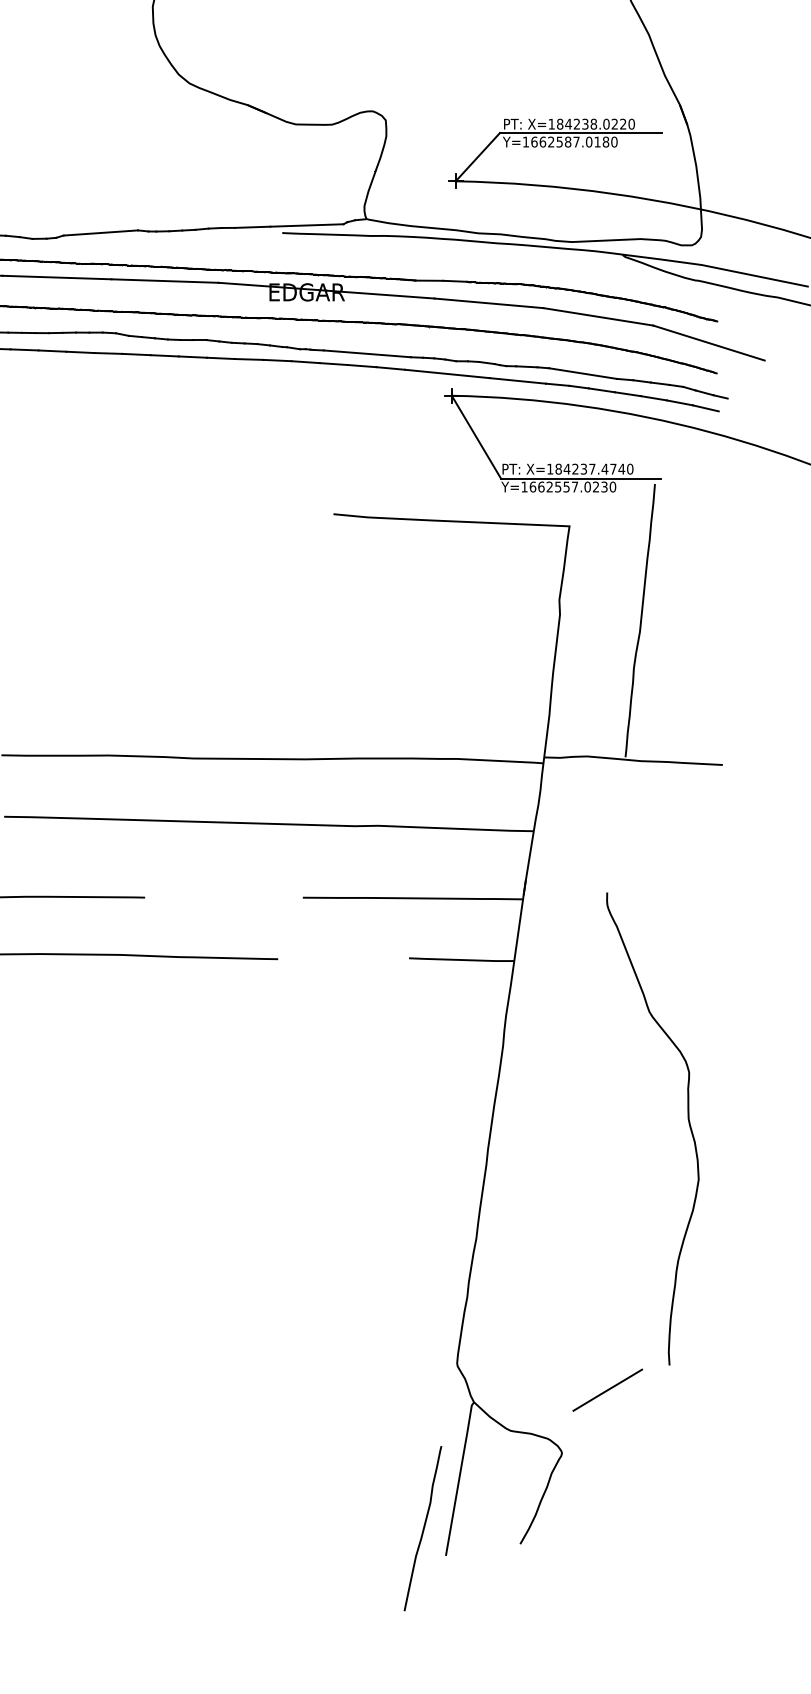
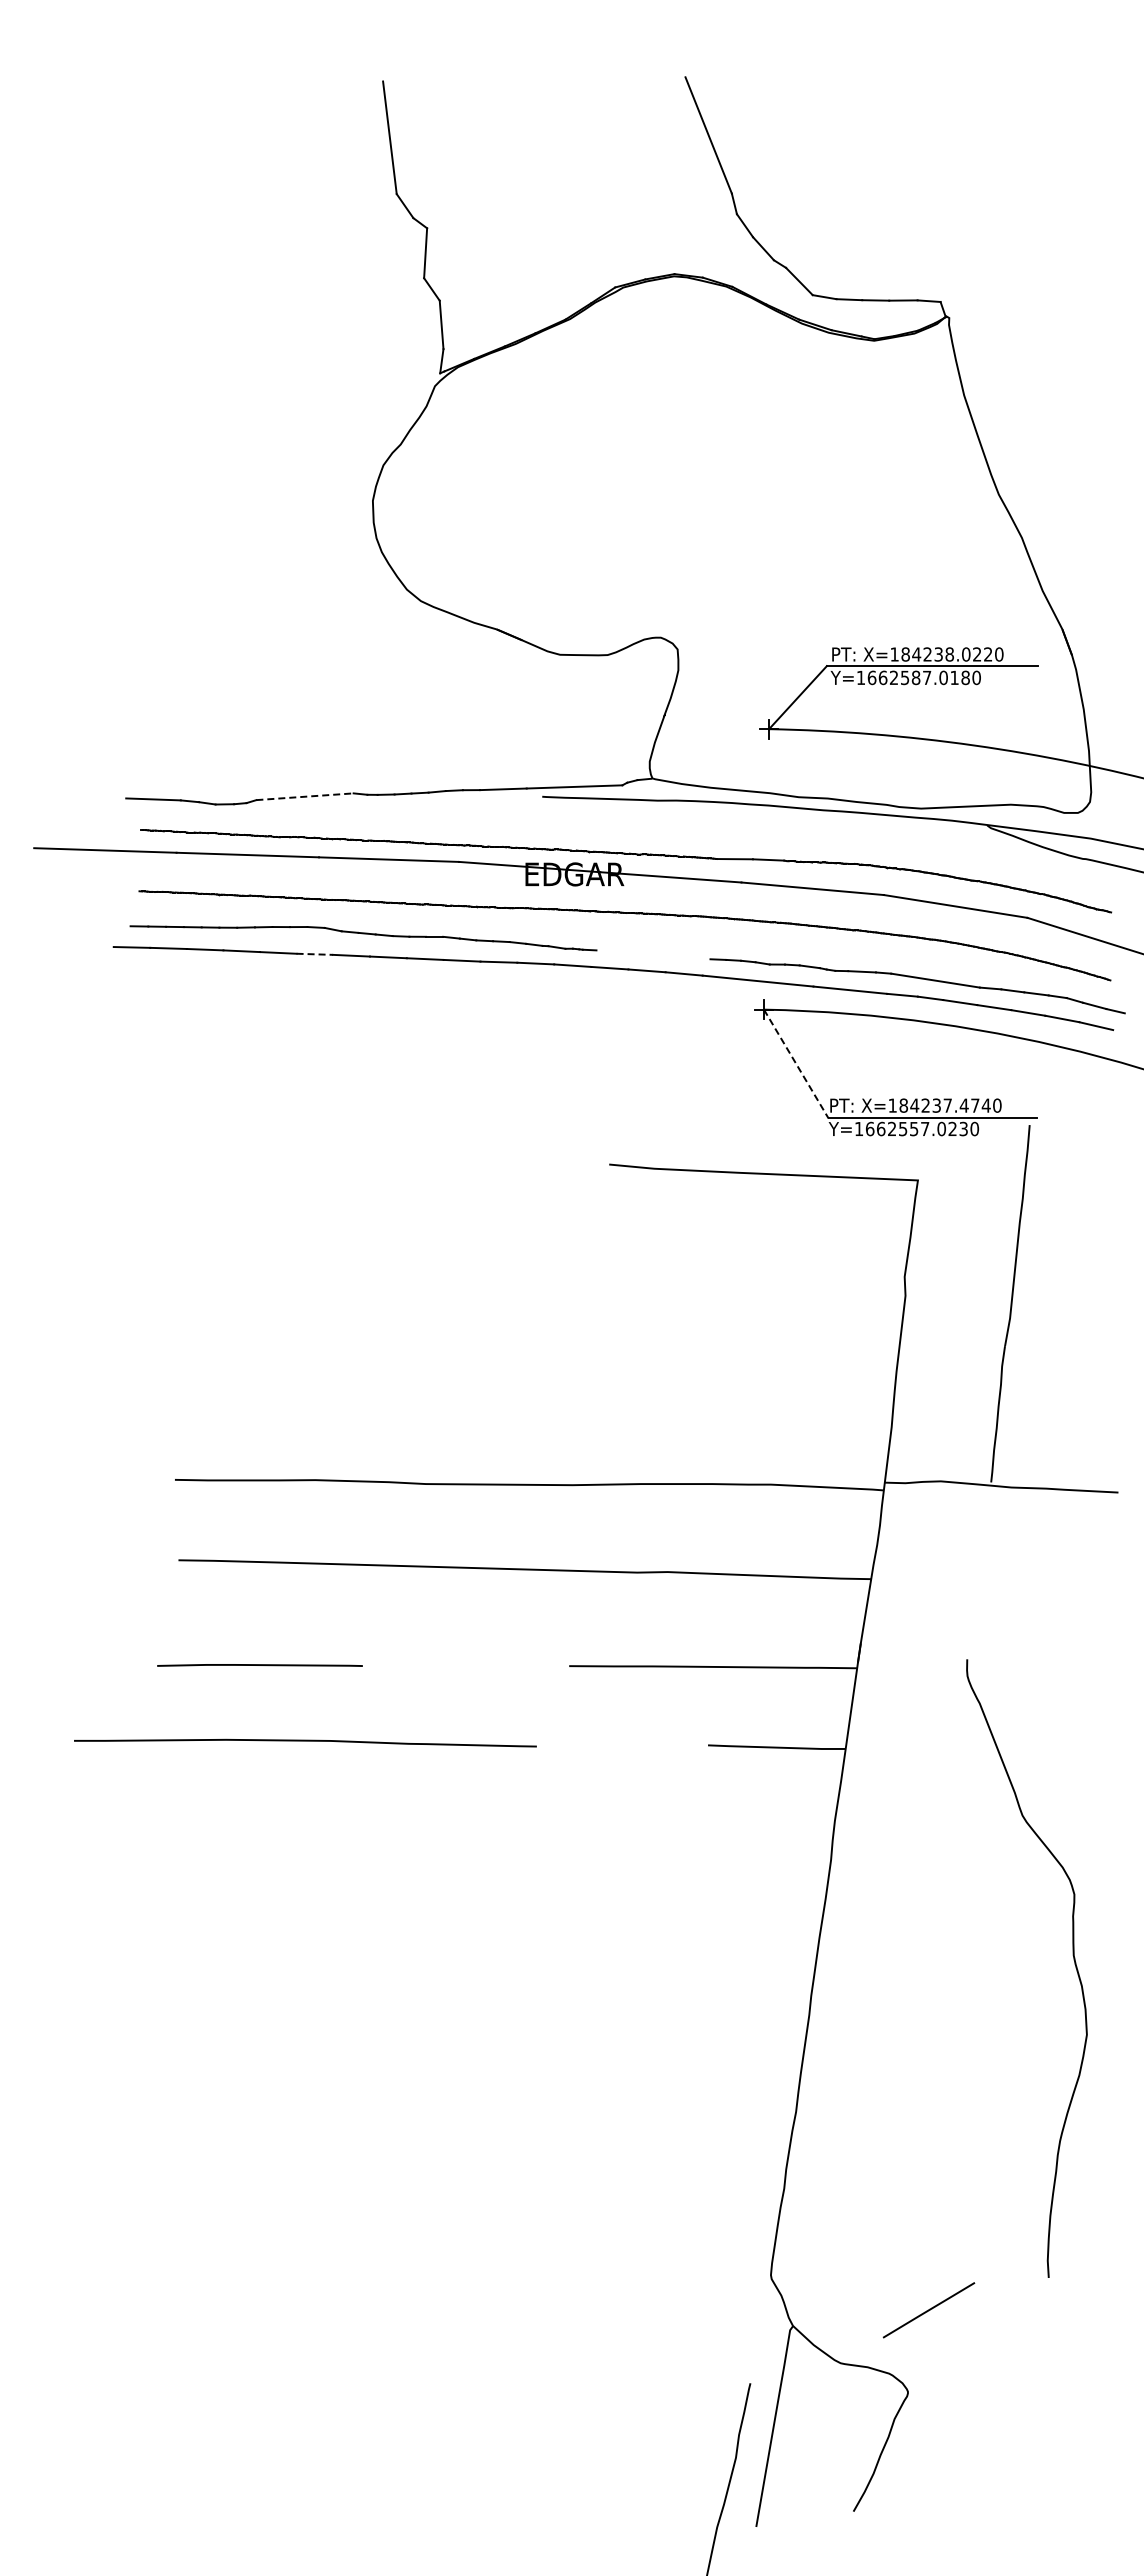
line: (101, 232) -> (305, 796), solid -> dashed
line: (108, 353) -> (315, 954), solid -> dashed
line: (367, 353) -> (653, 954), removed
line: (476, 437) -> (796, 1064), solid -> dashed
line: (607, 1390) -> (928, 2310), moved

